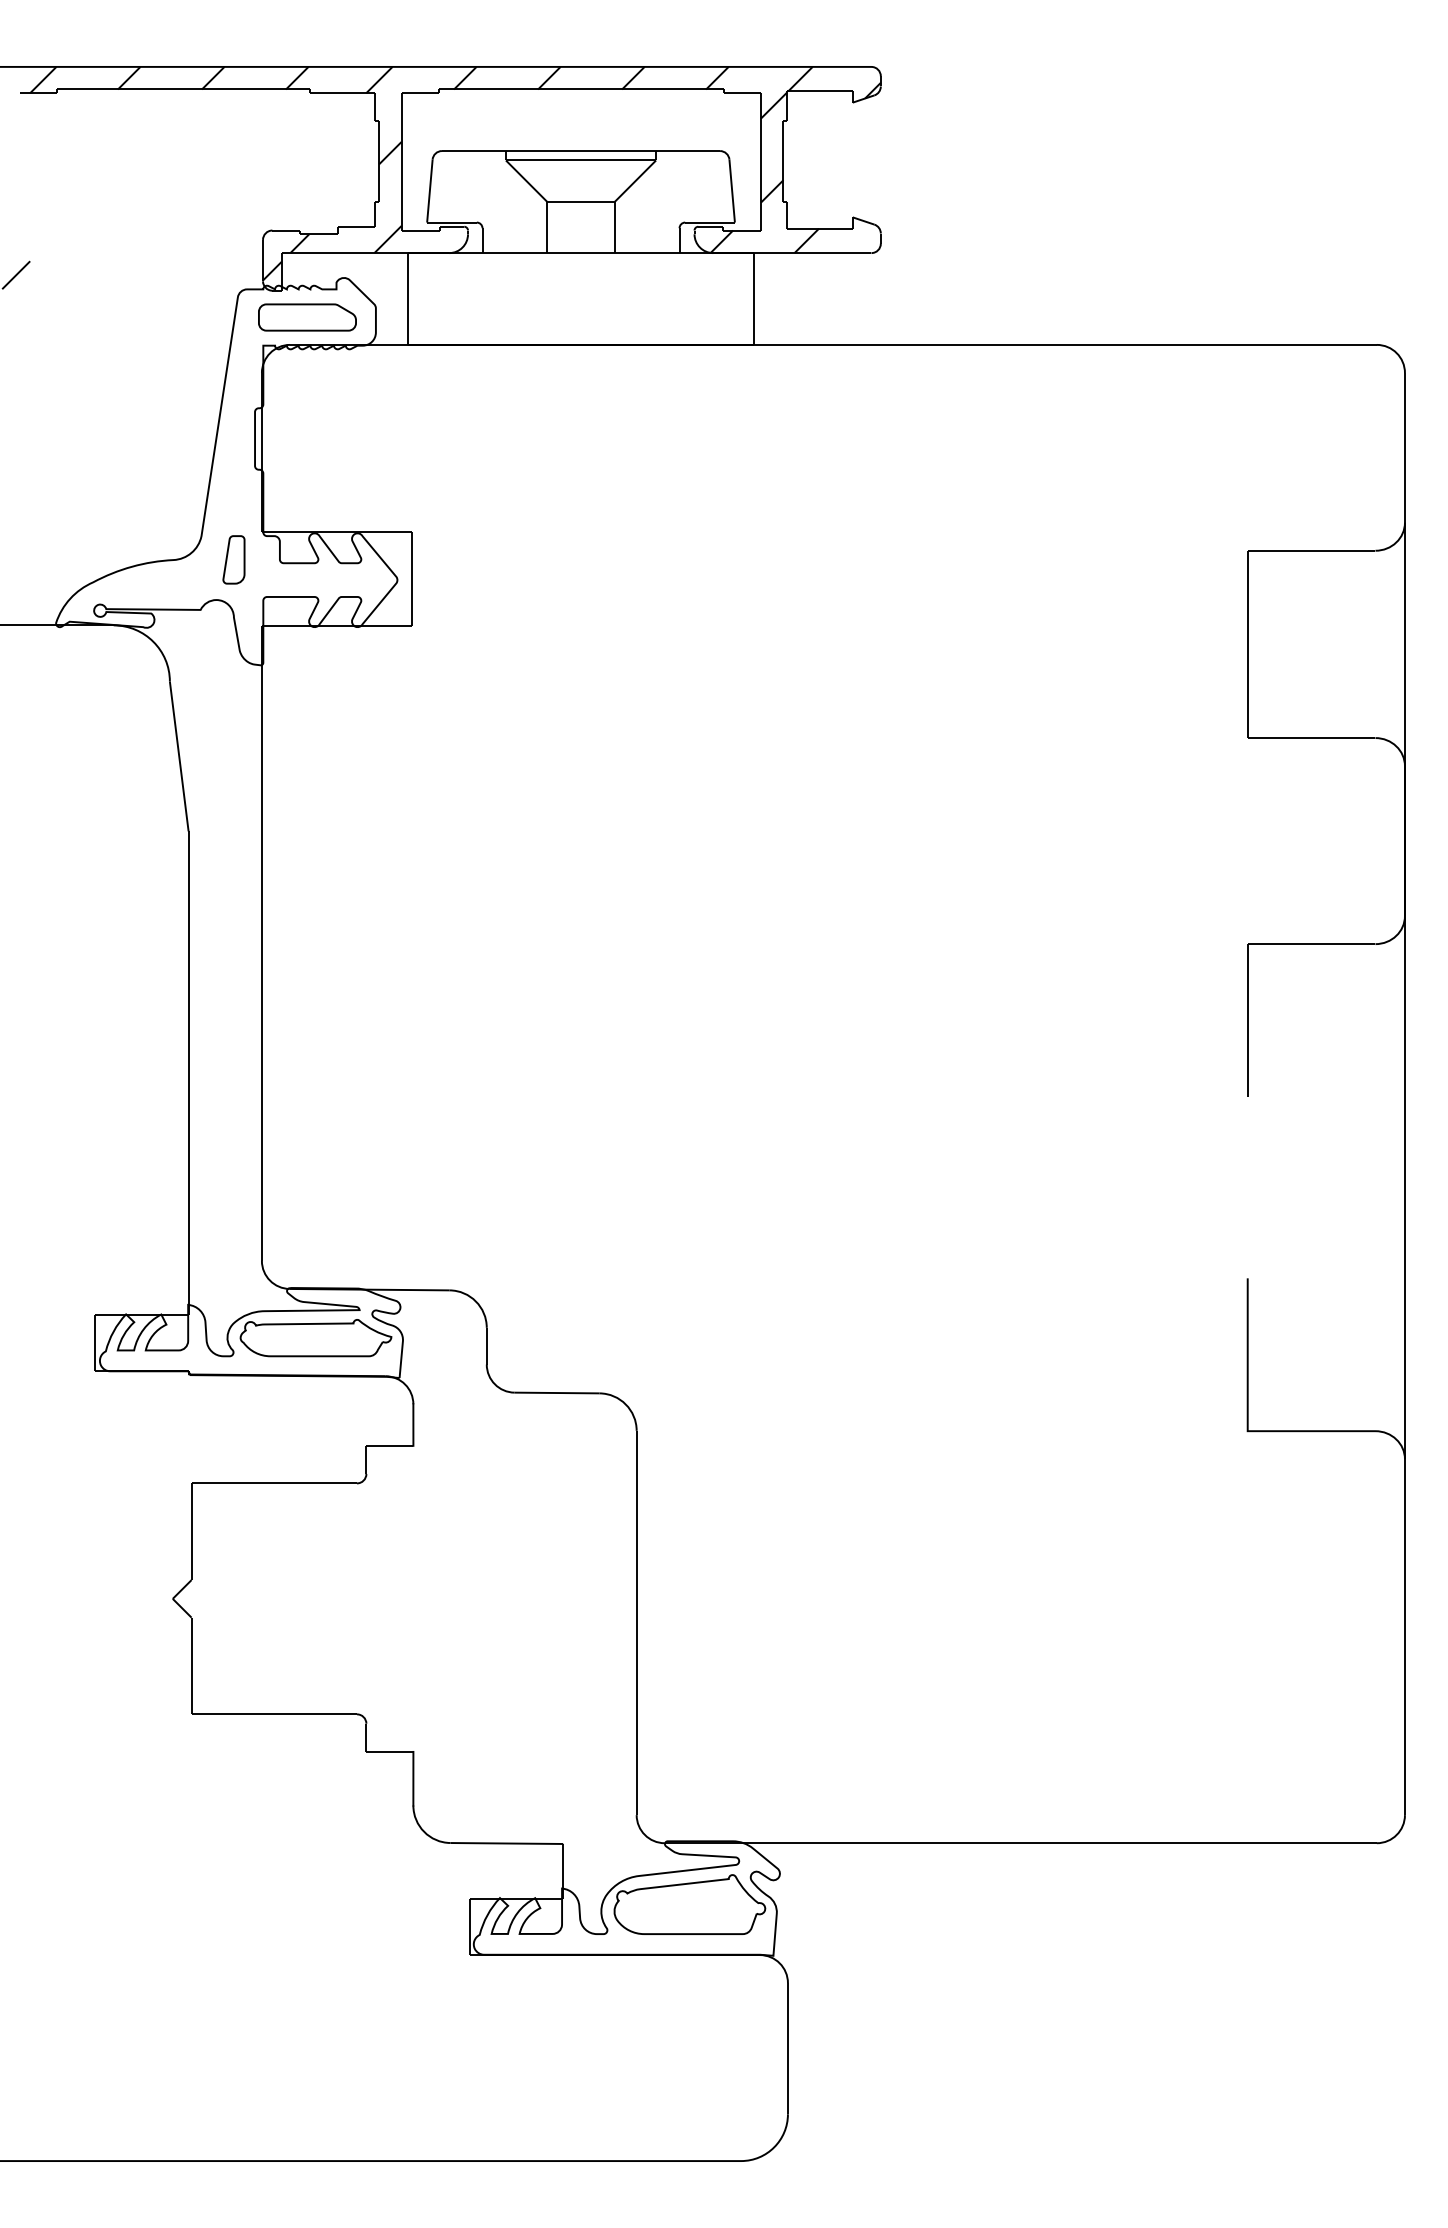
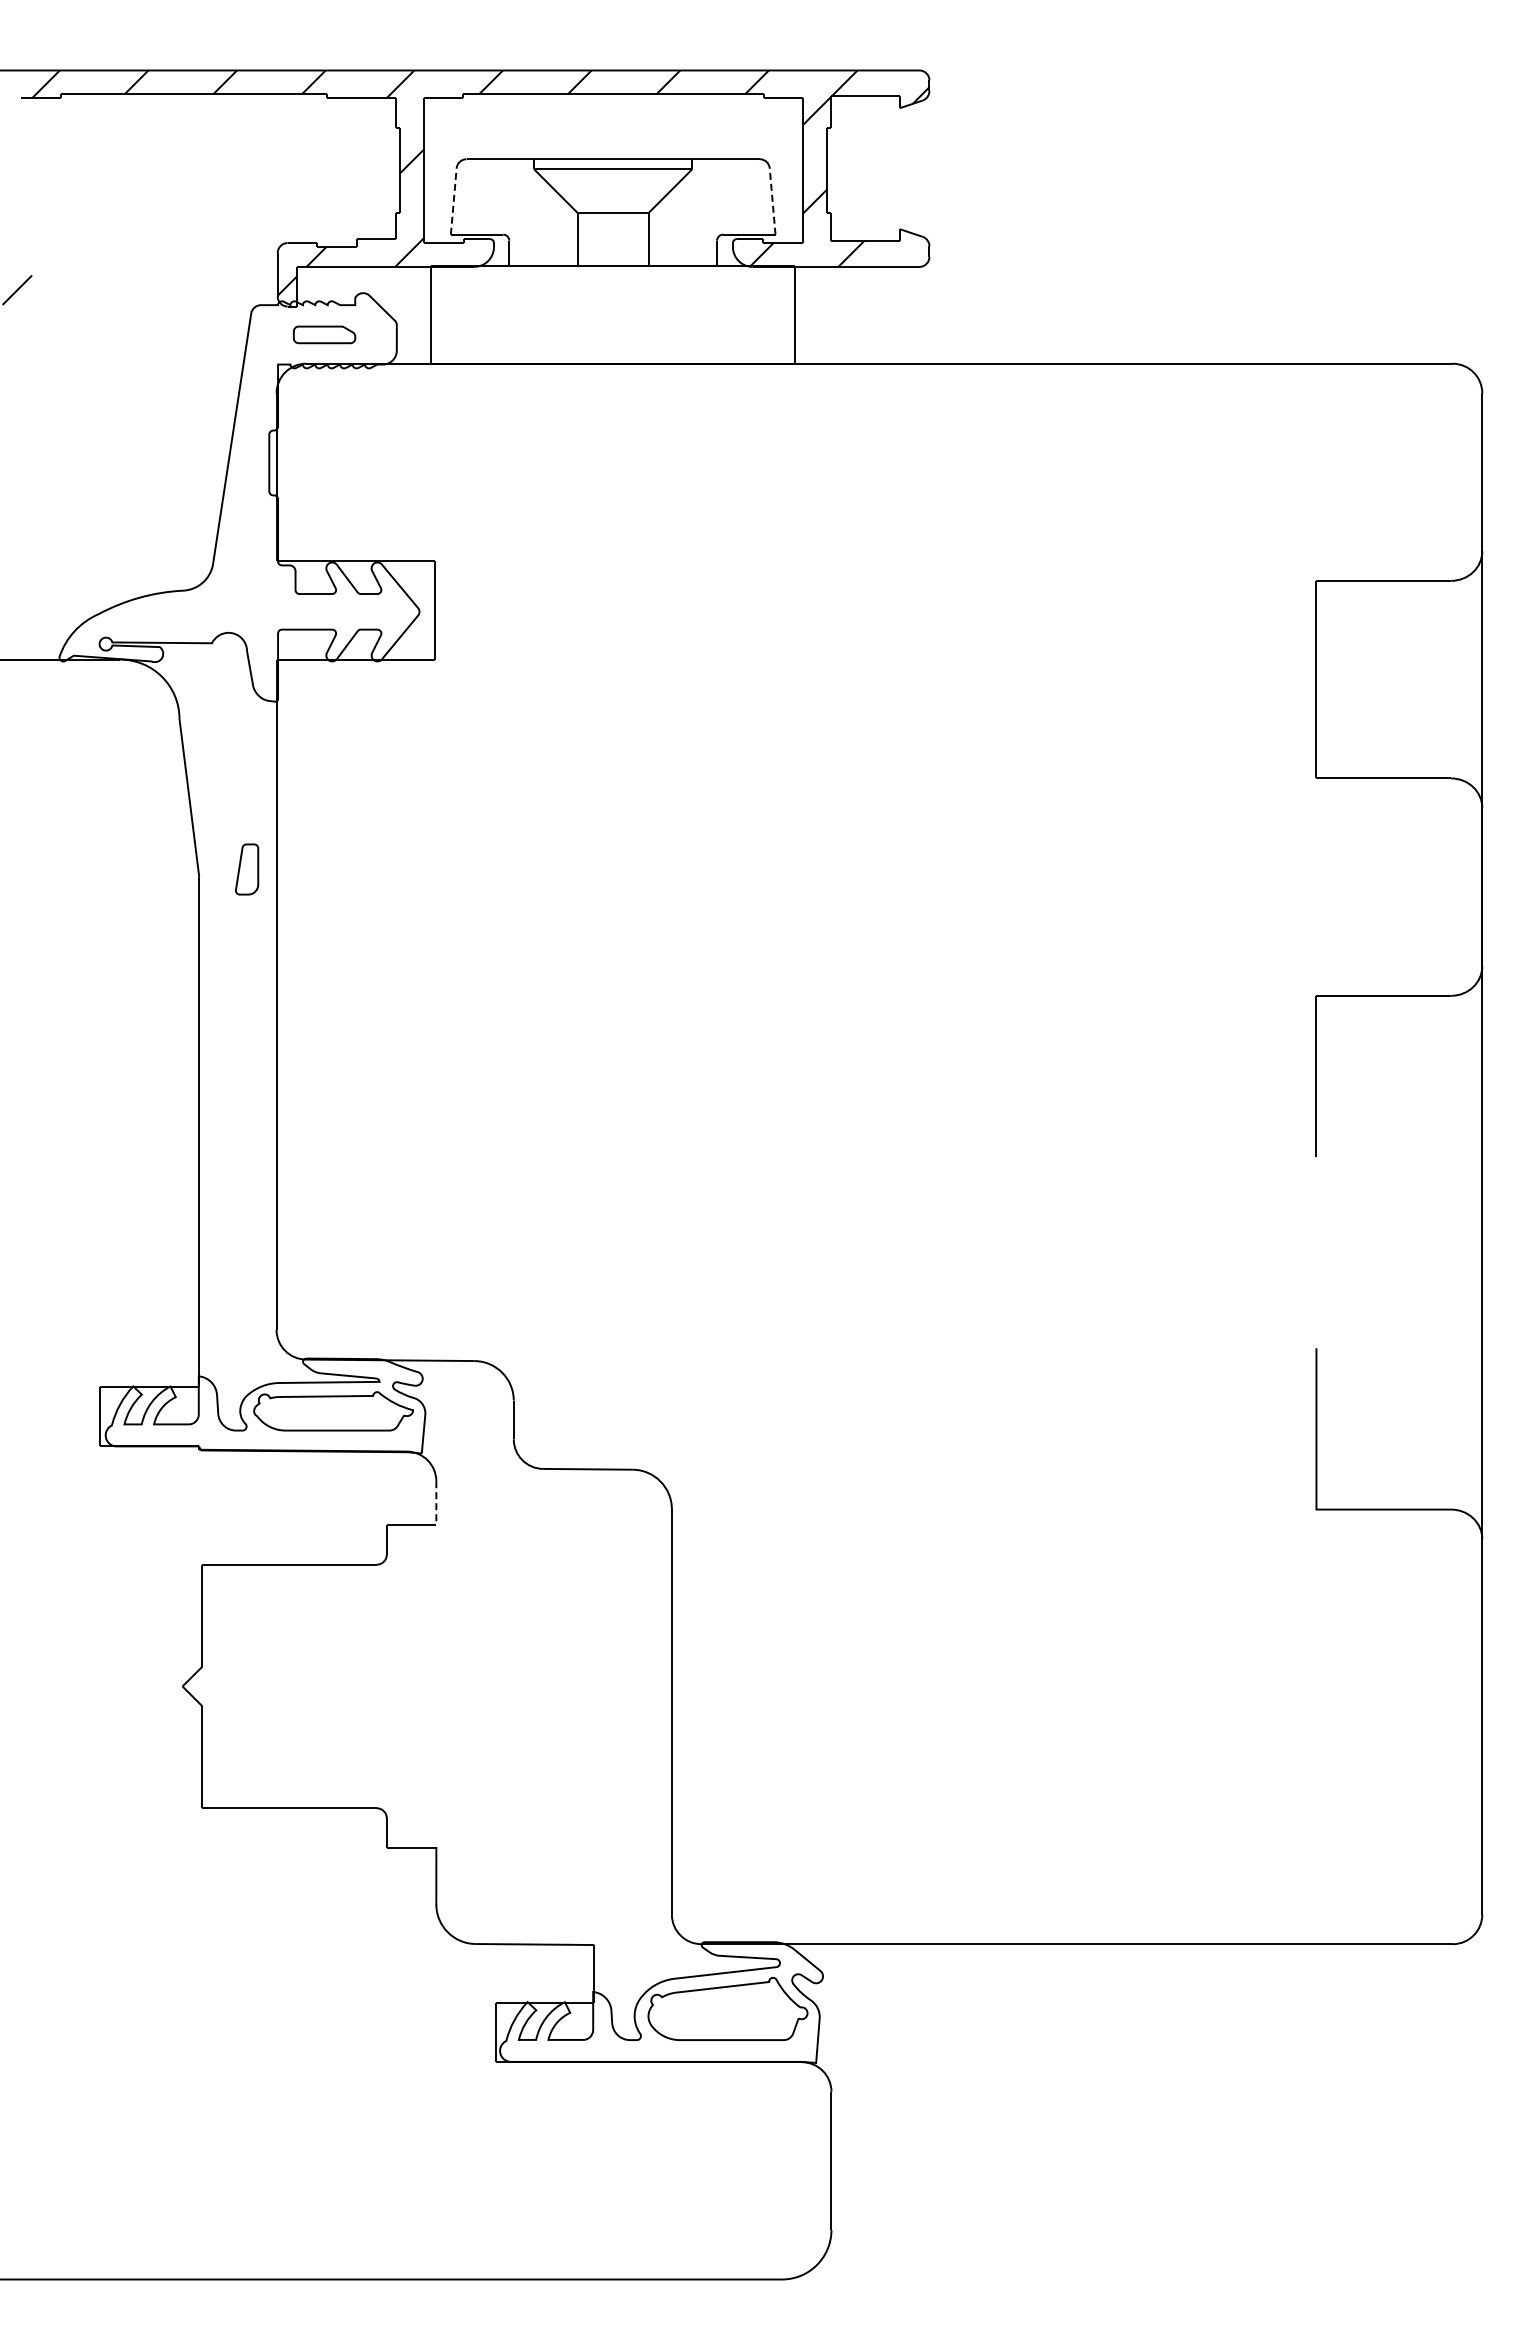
line: (429, 191) -> (453, 201), solid -> dashed
line: (732, 191) -> (772, 201), solid -> dashed
part: (307, 317) -> (324, 334), size x0.6
part: (234, 559) -> (247, 869), moved
line: (413, 1425) -> (436, 1503), solid -> dashed

